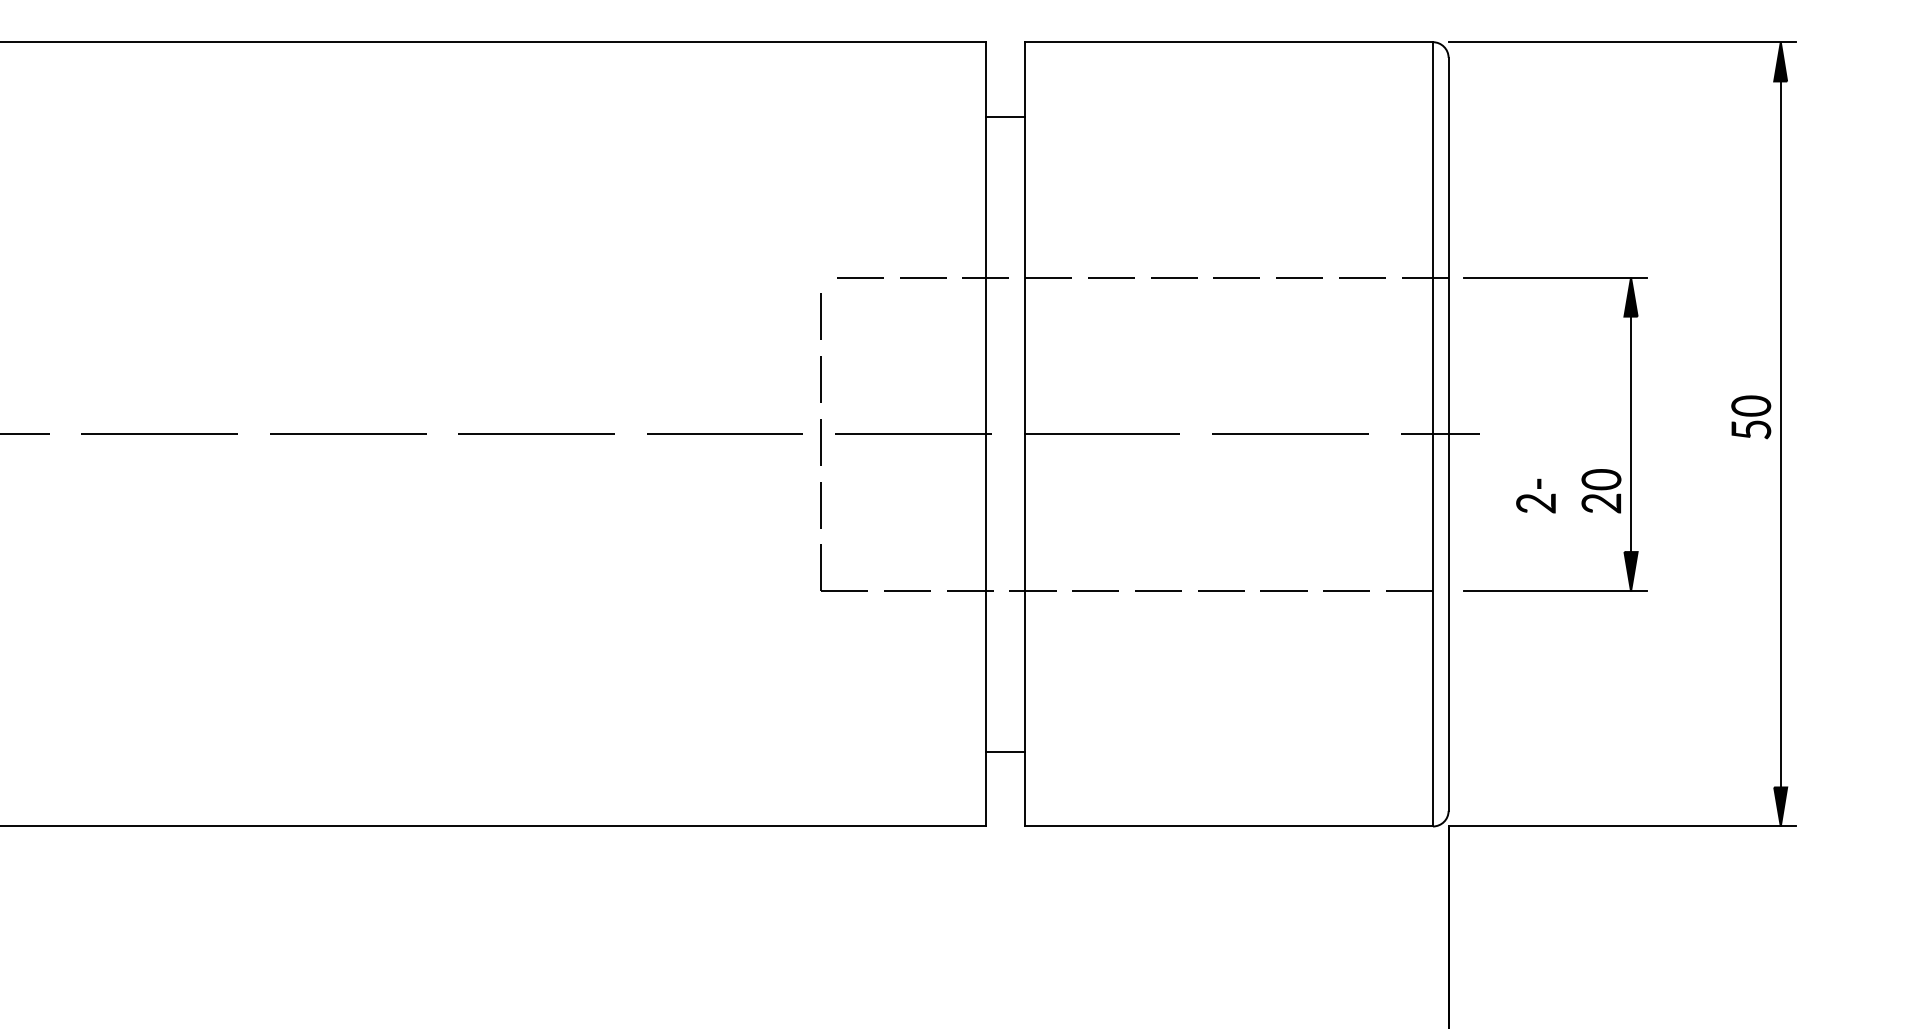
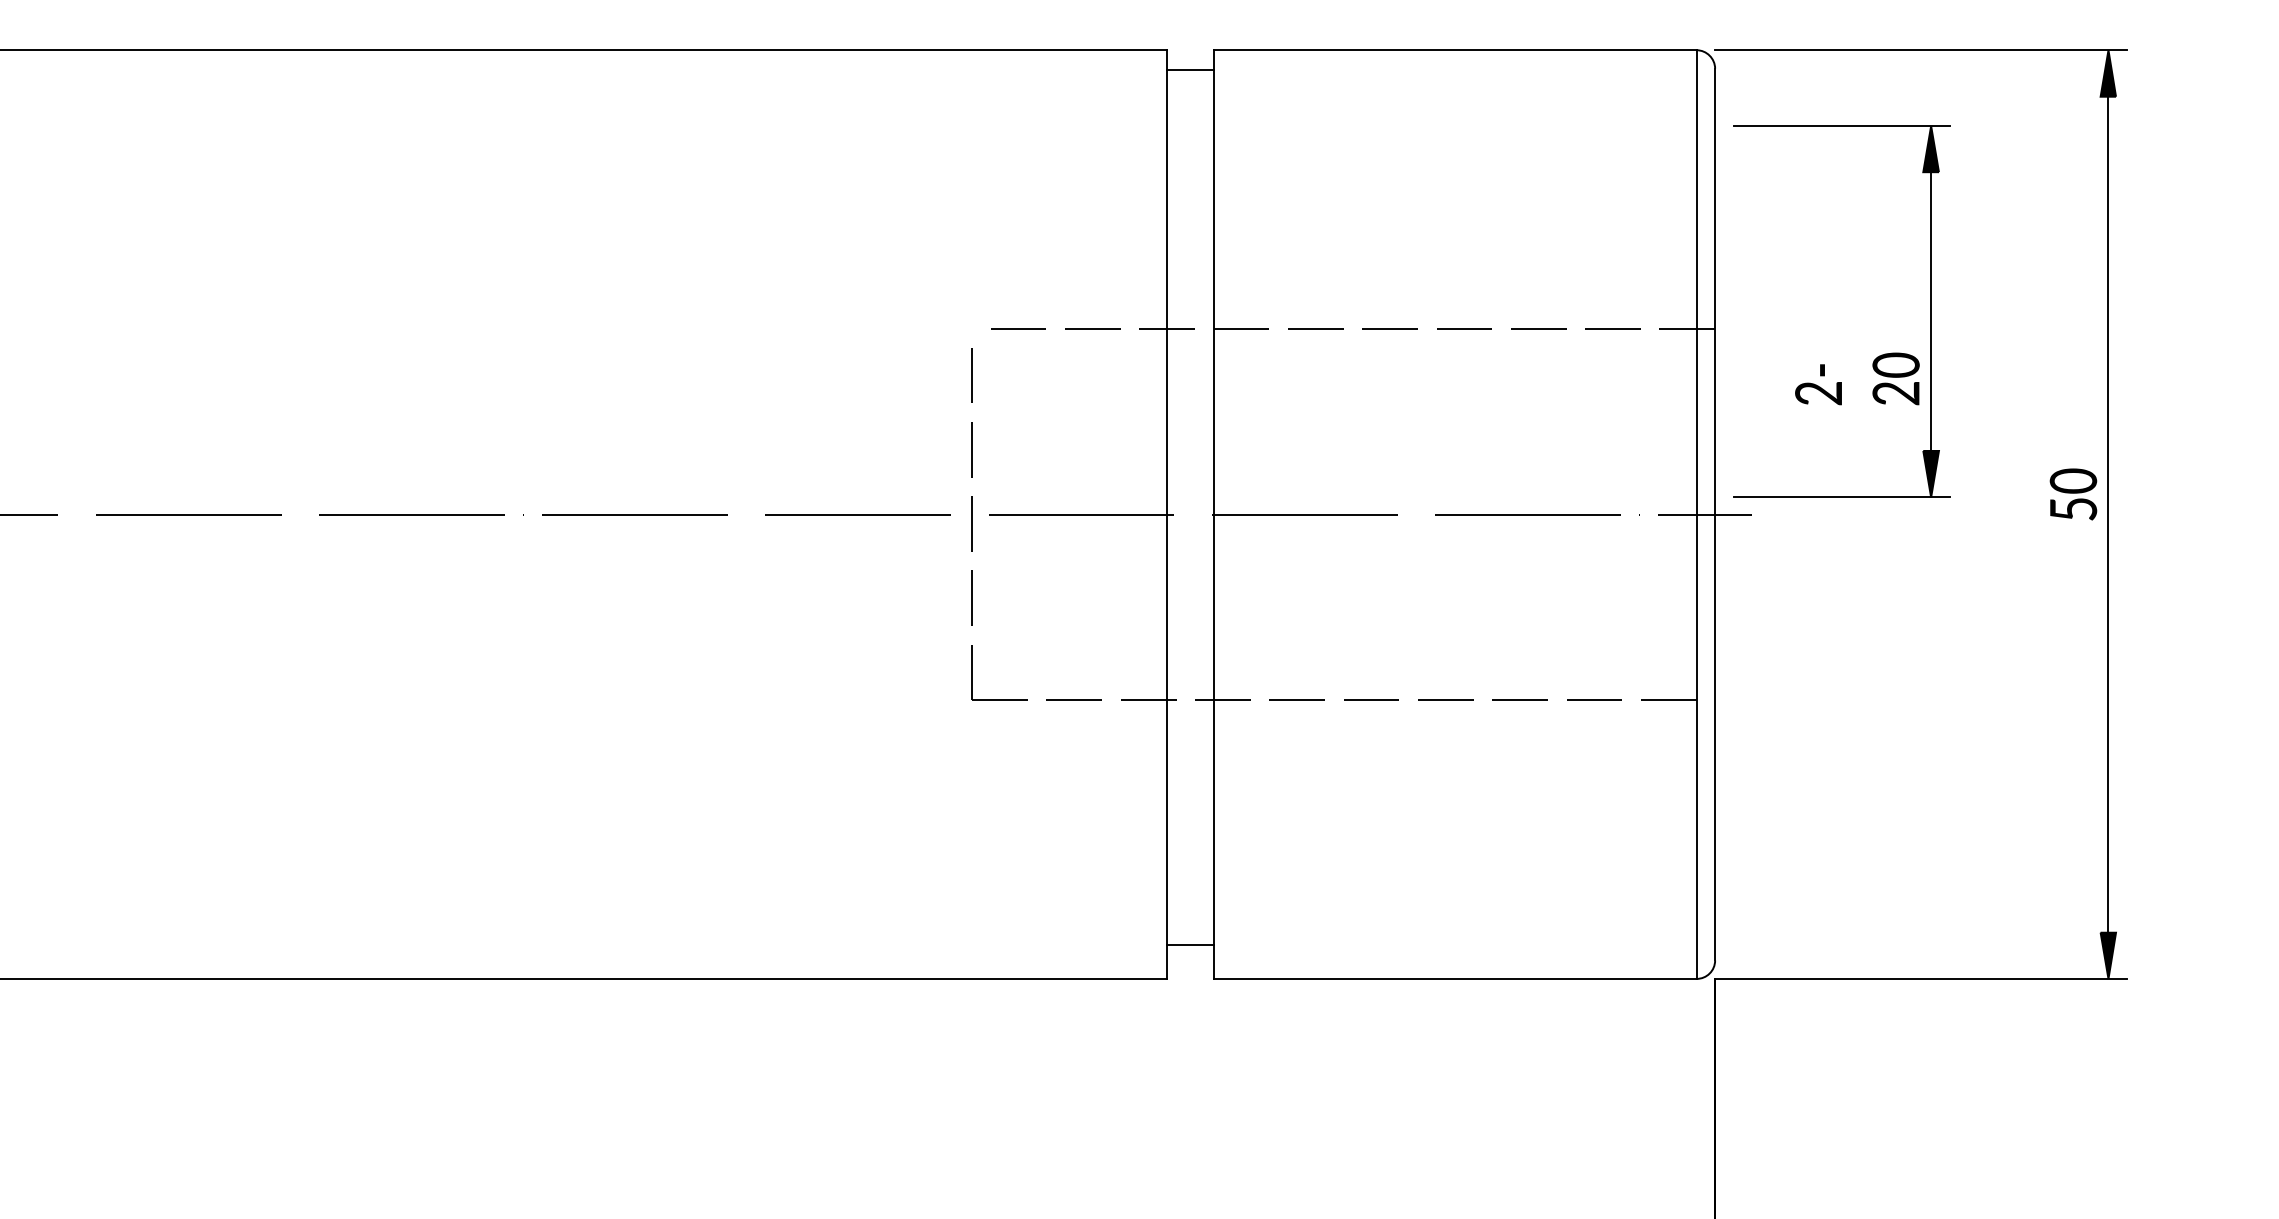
line: (1005, 116) -> (1190, 70), moved
part: (1540, 479) -> (1824, 364), moved
line: (1005, 751) -> (1190, 944), moved

